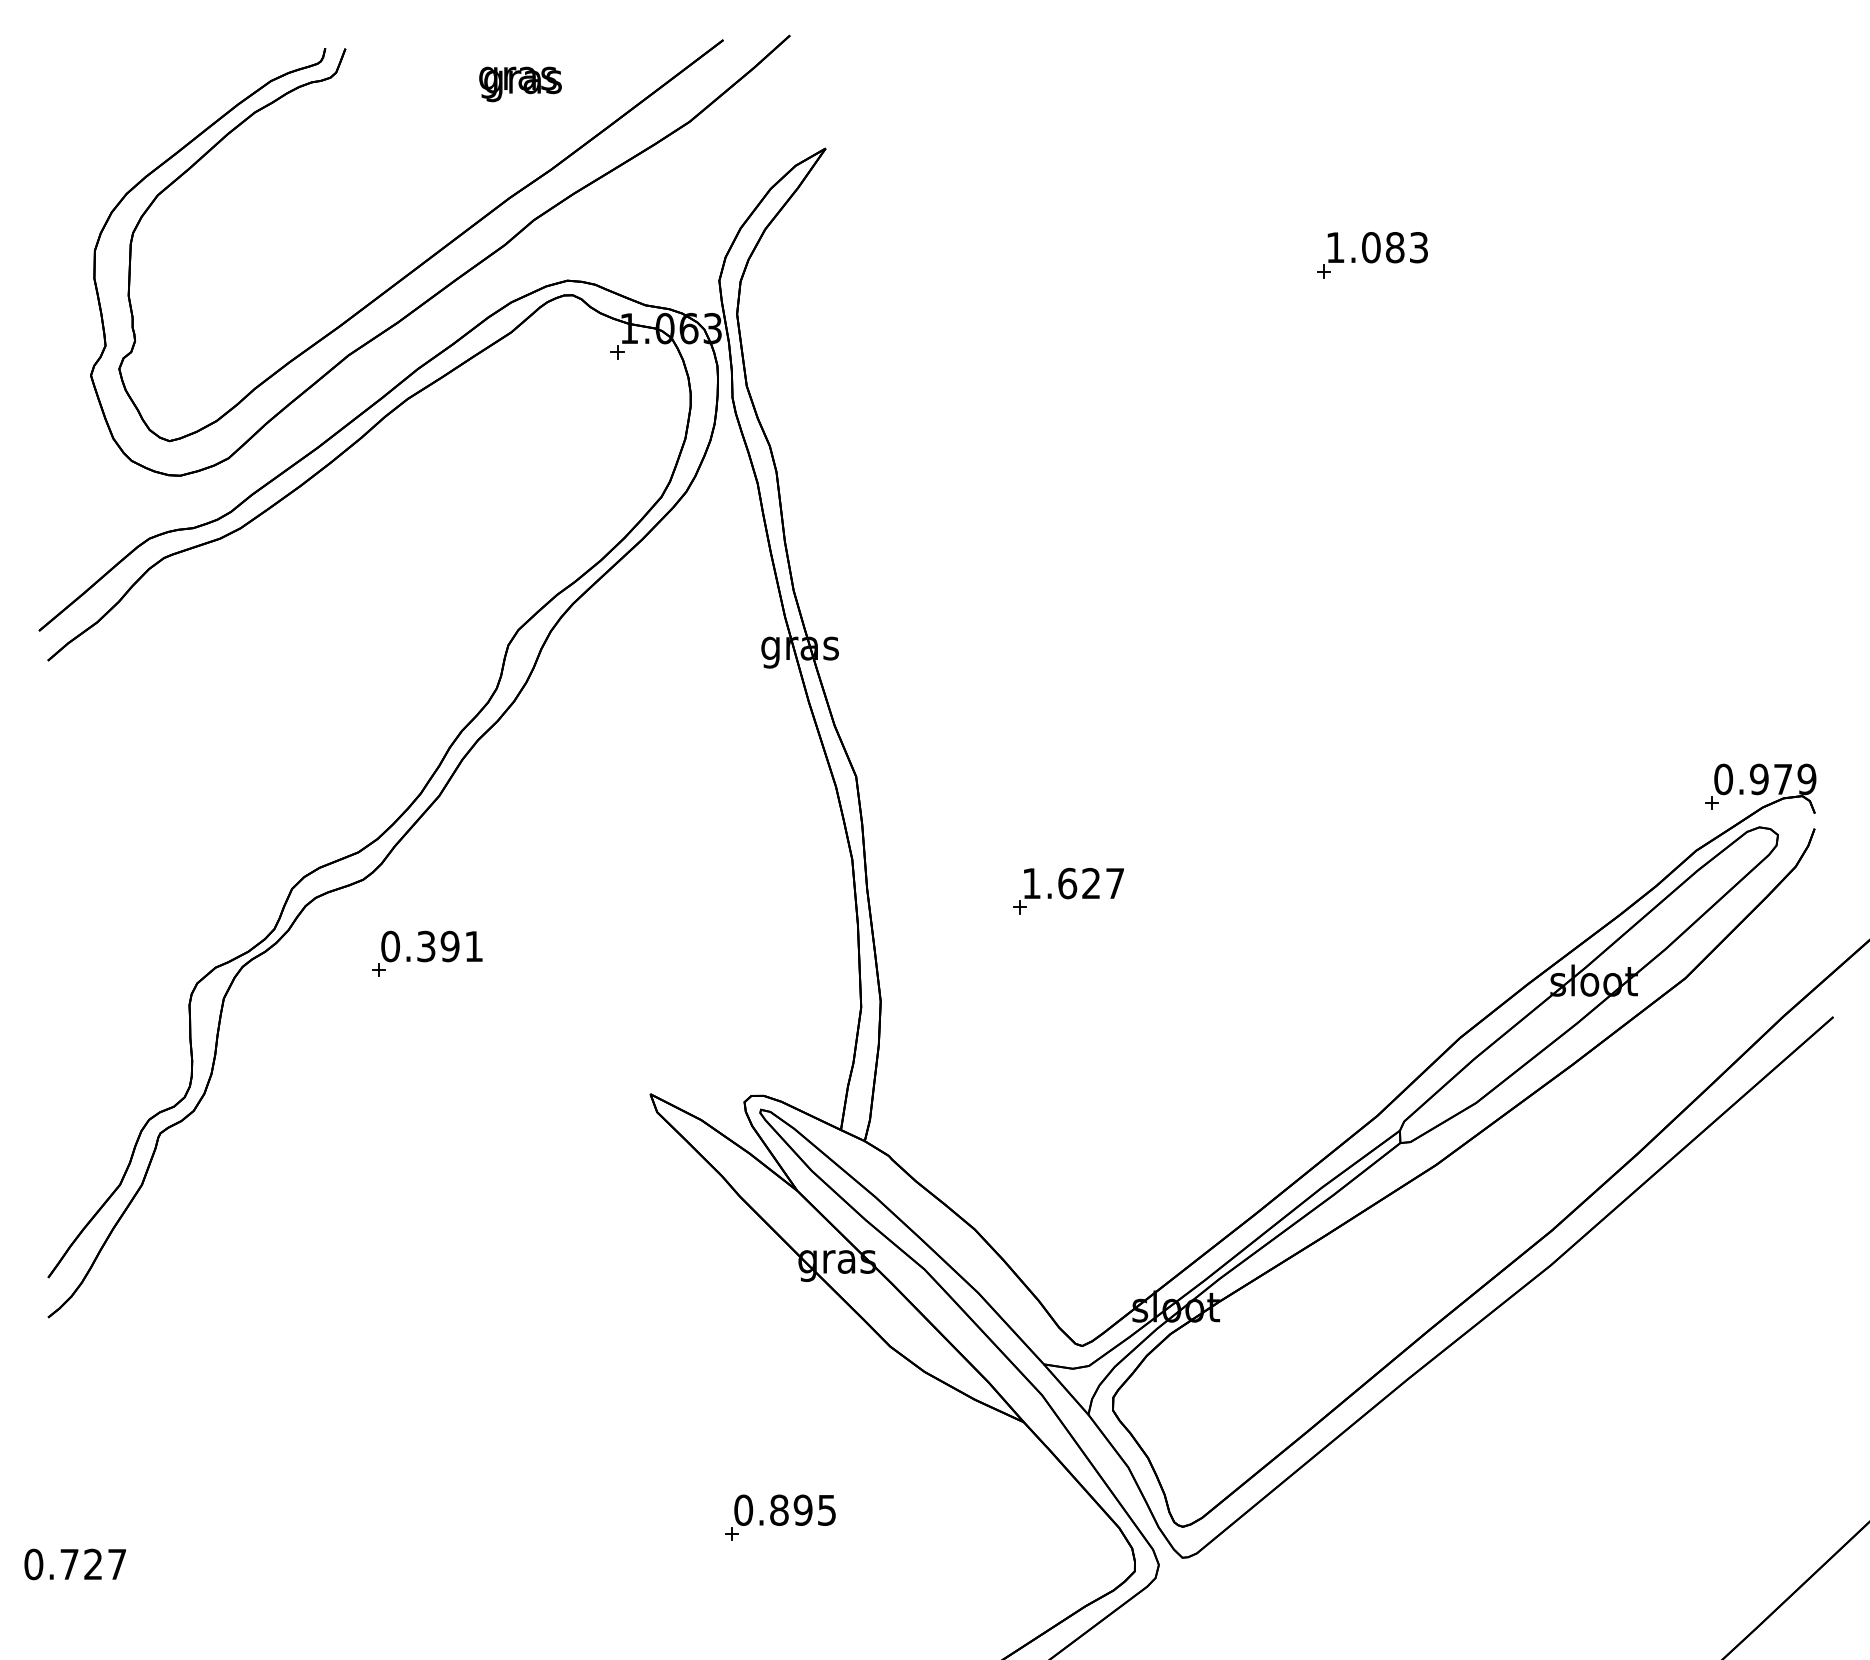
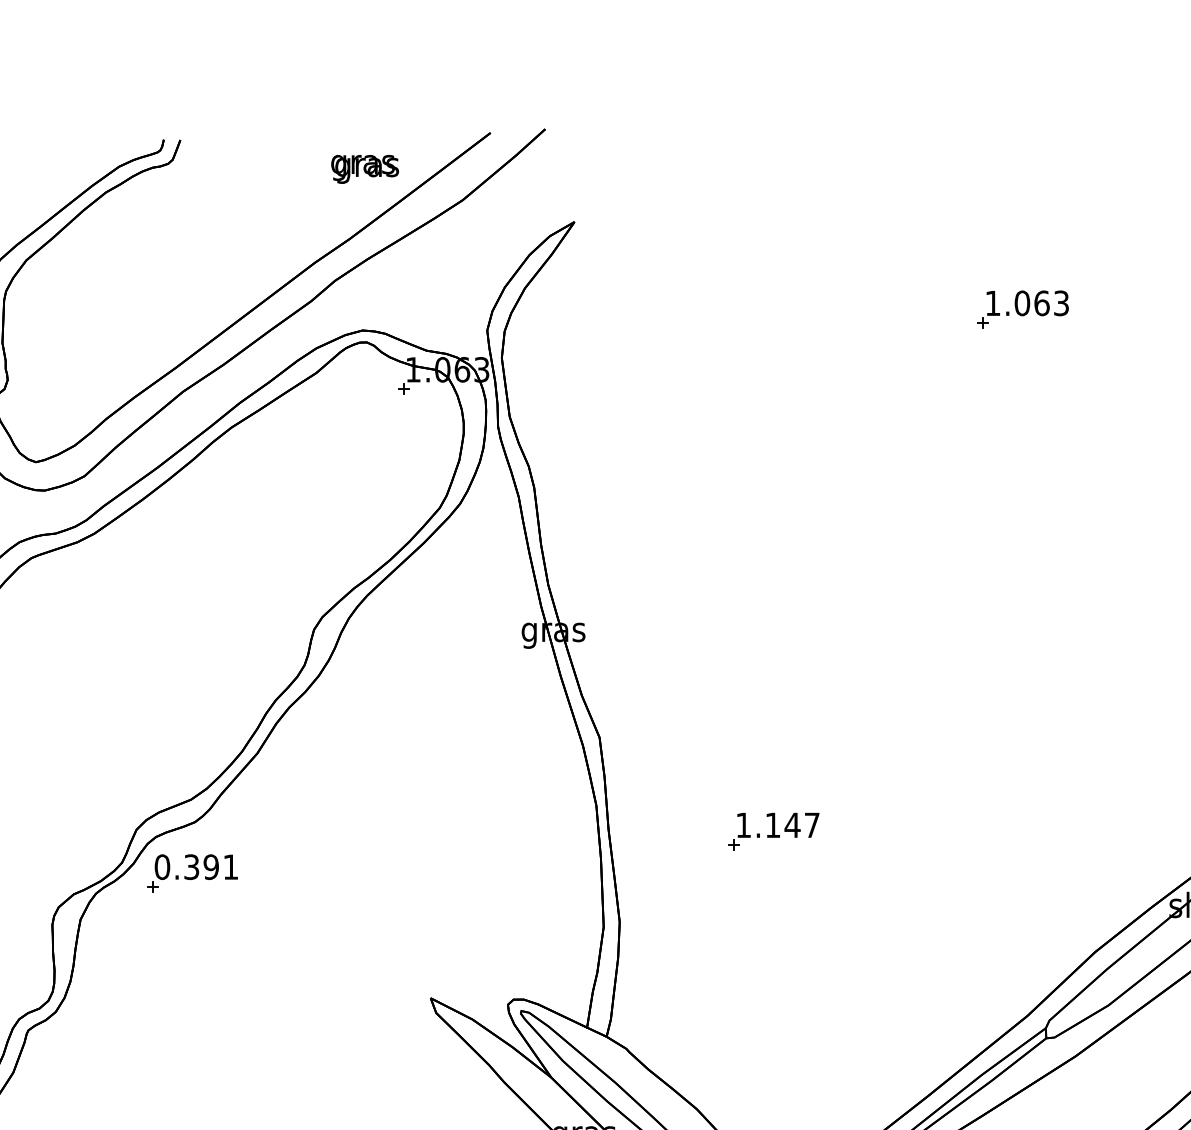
text: (520, 84) -> (365, 169), moved
text: (1394, 247) -> (1041, 303), 1.083 -> 1.063
text: (1079, 883) -> (782, 825), 1.627 -> 1.147
part: (427, 953) -> (192, 872), moved

